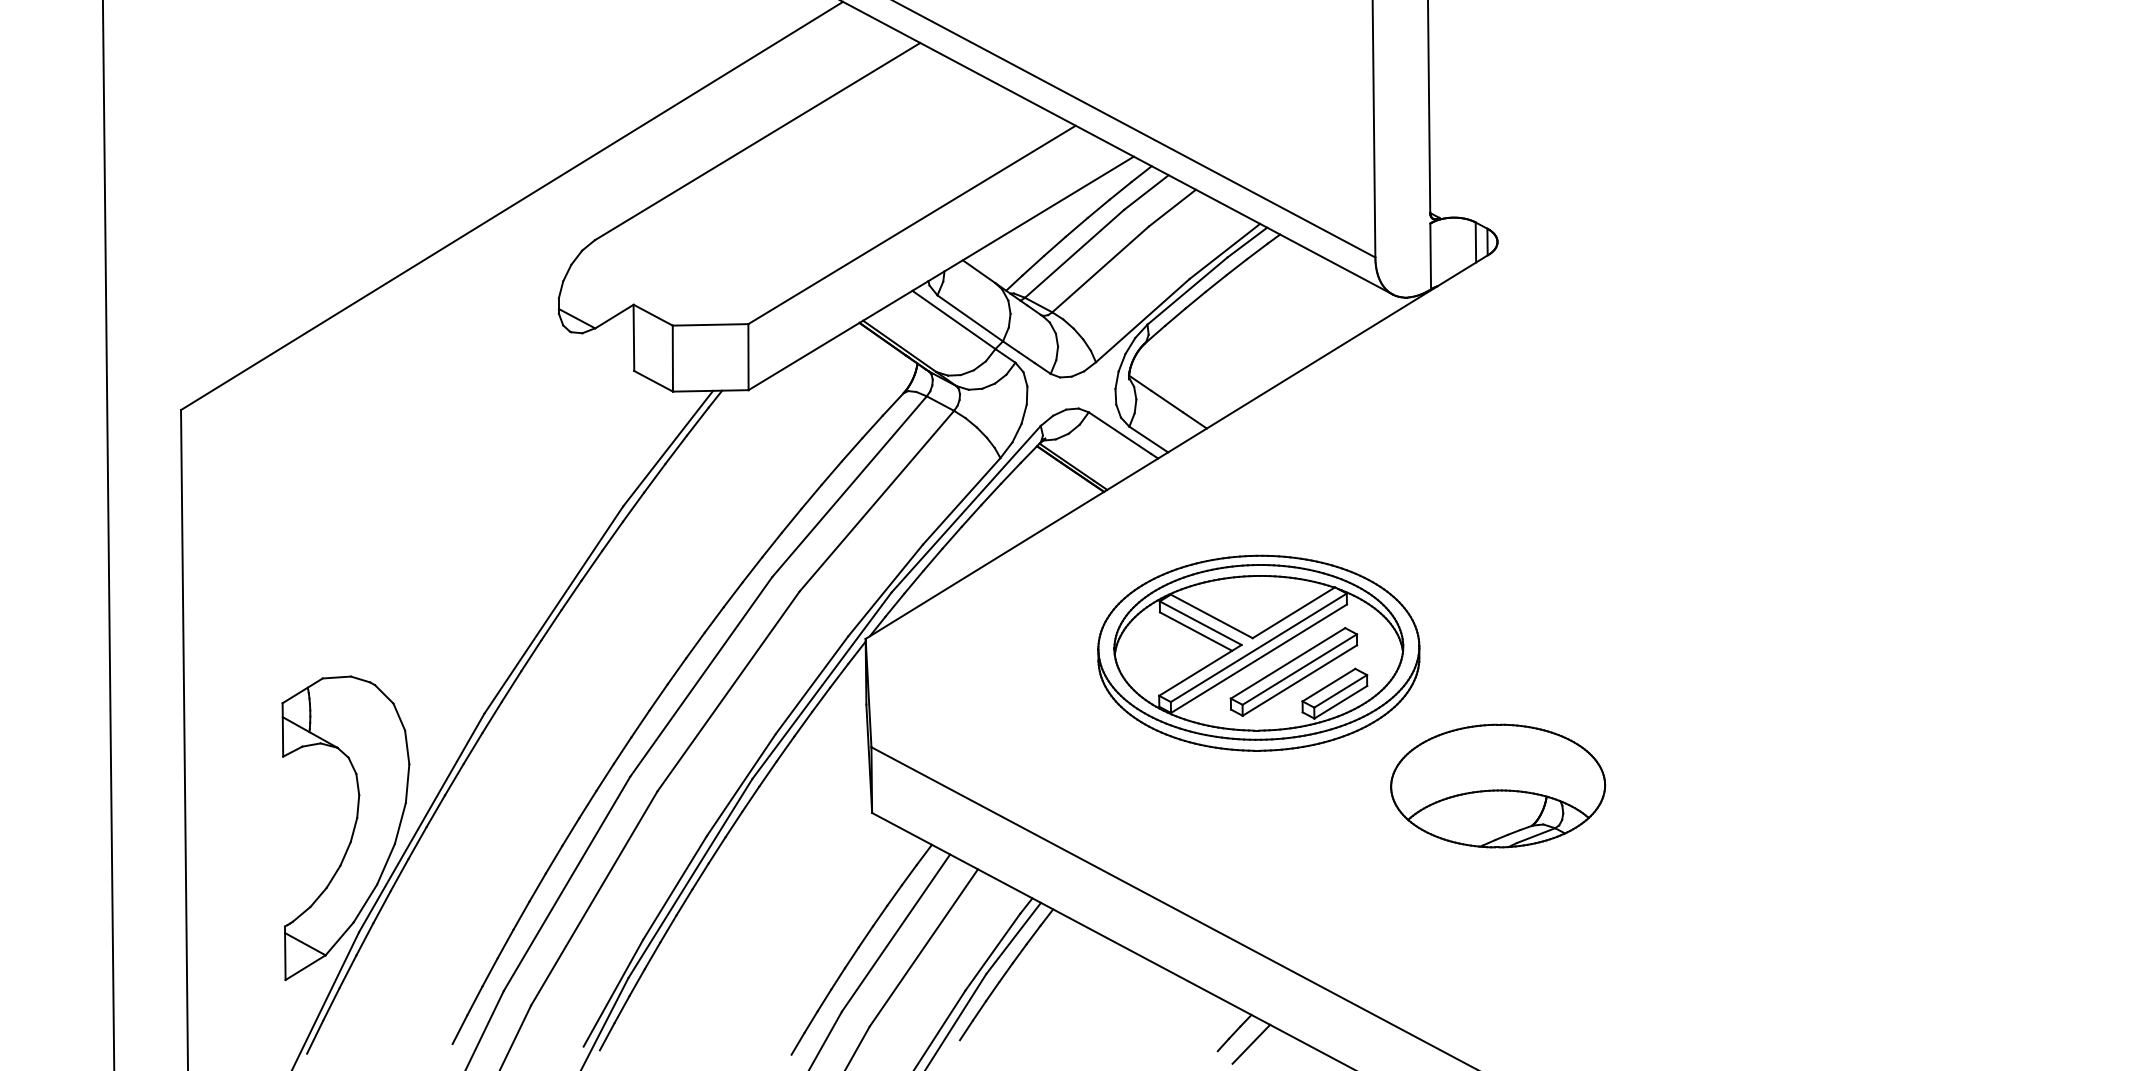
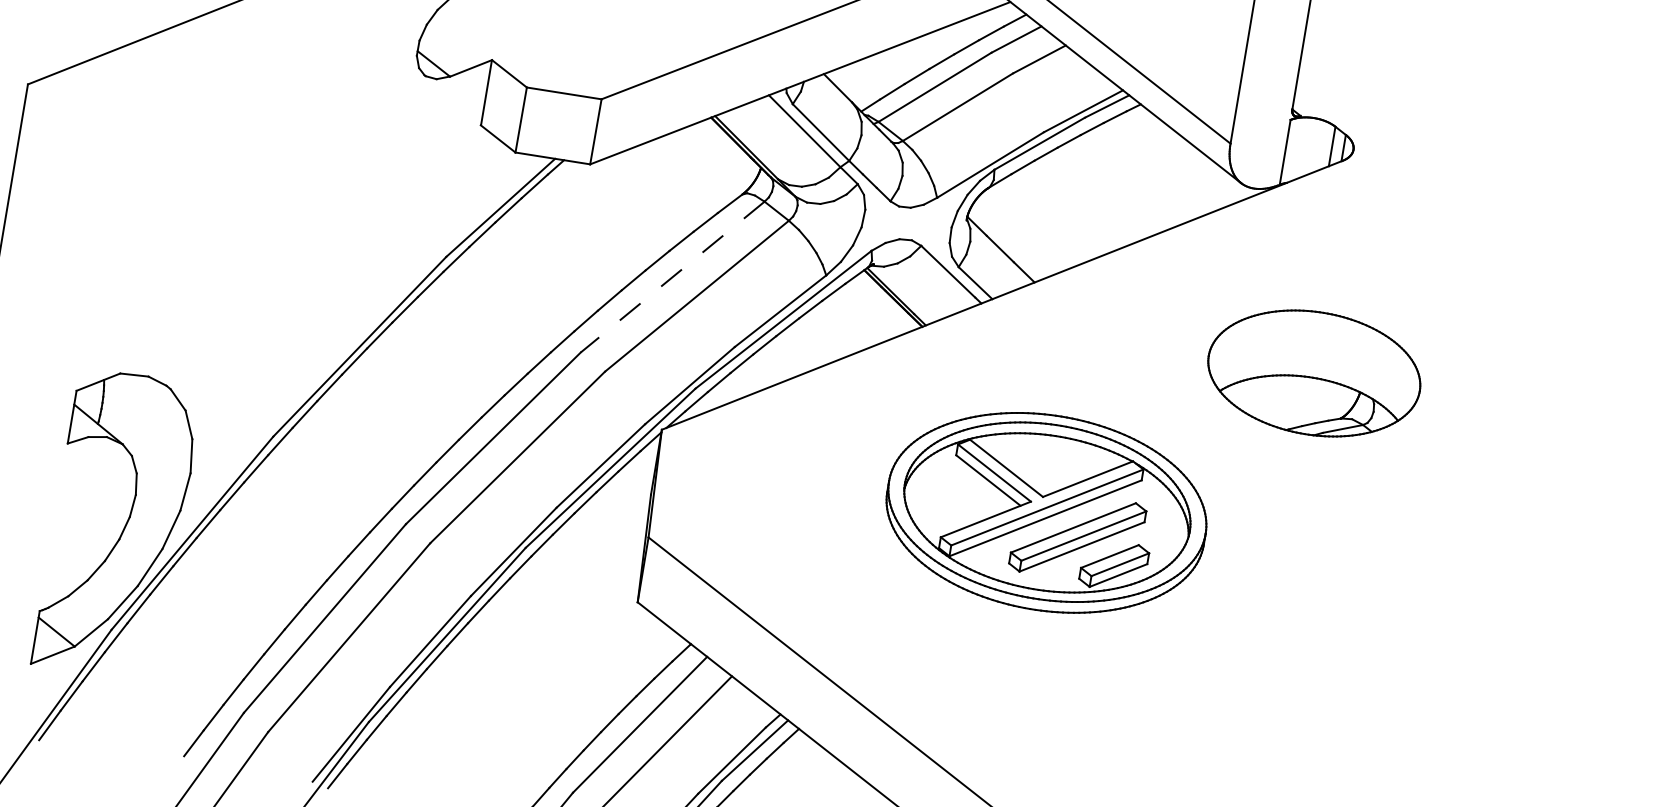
line: (849, 486) -> (672, 276), solid -> dashed
part: (1498, 785) -> (1314, 372), moved

